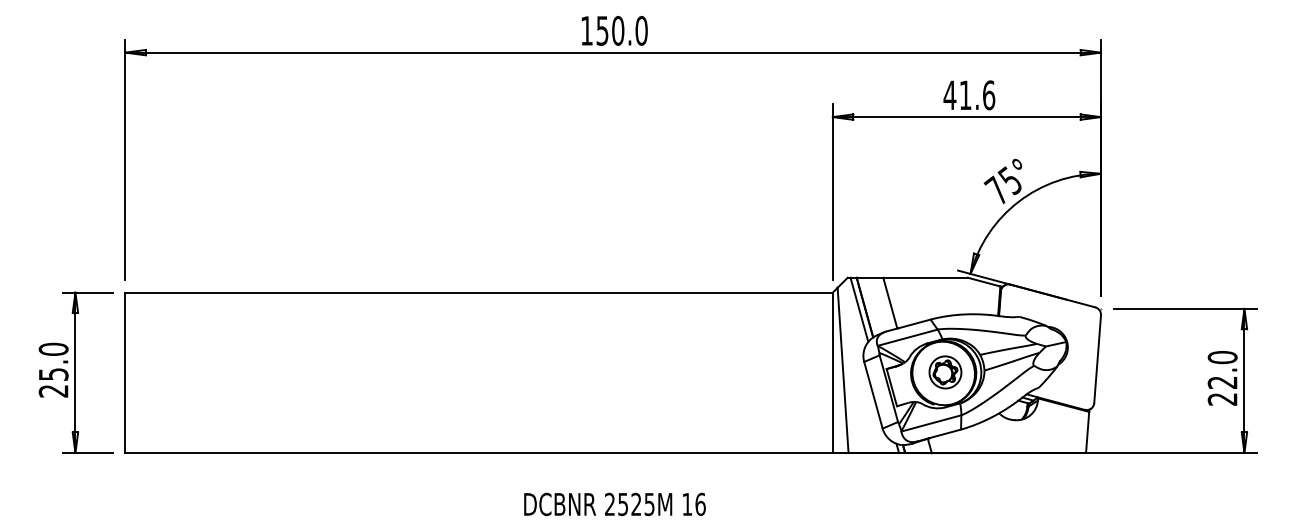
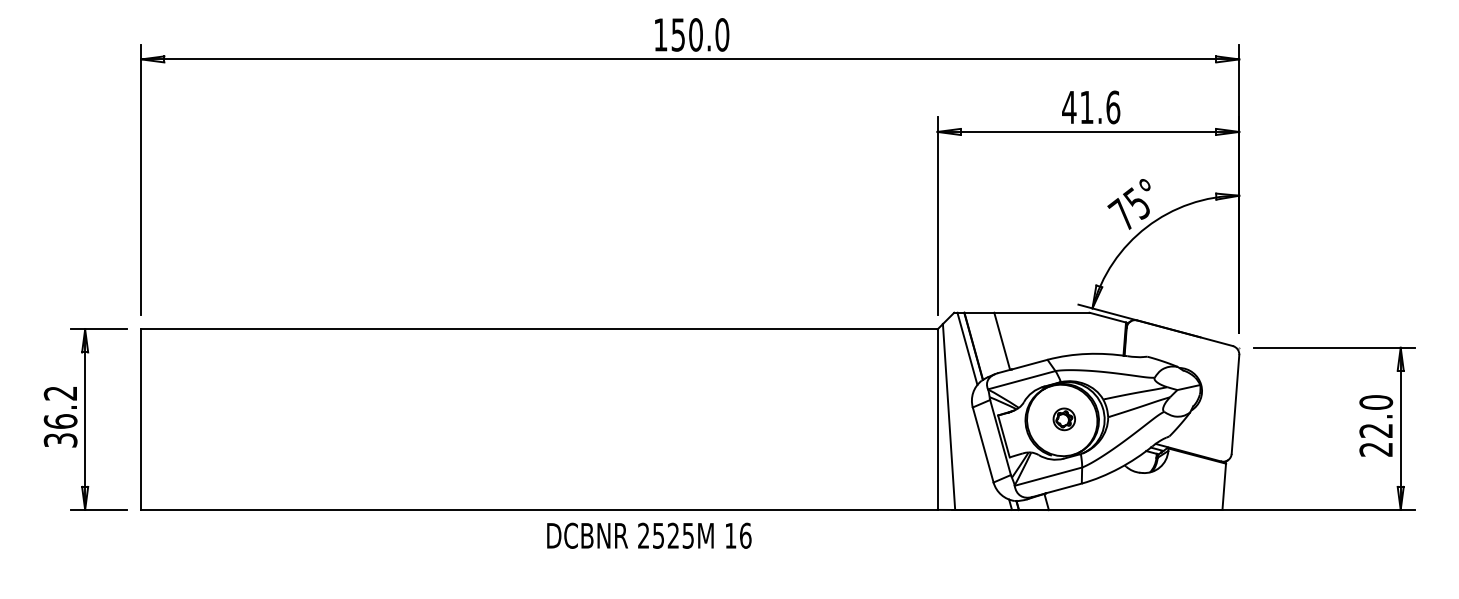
text: (53, 369) -> (60, 416), 25.0 -> 36.2
part: (945, 372) -> (1064, 419), size x0.6
text: (615, 504) -> (649, 535), moved

